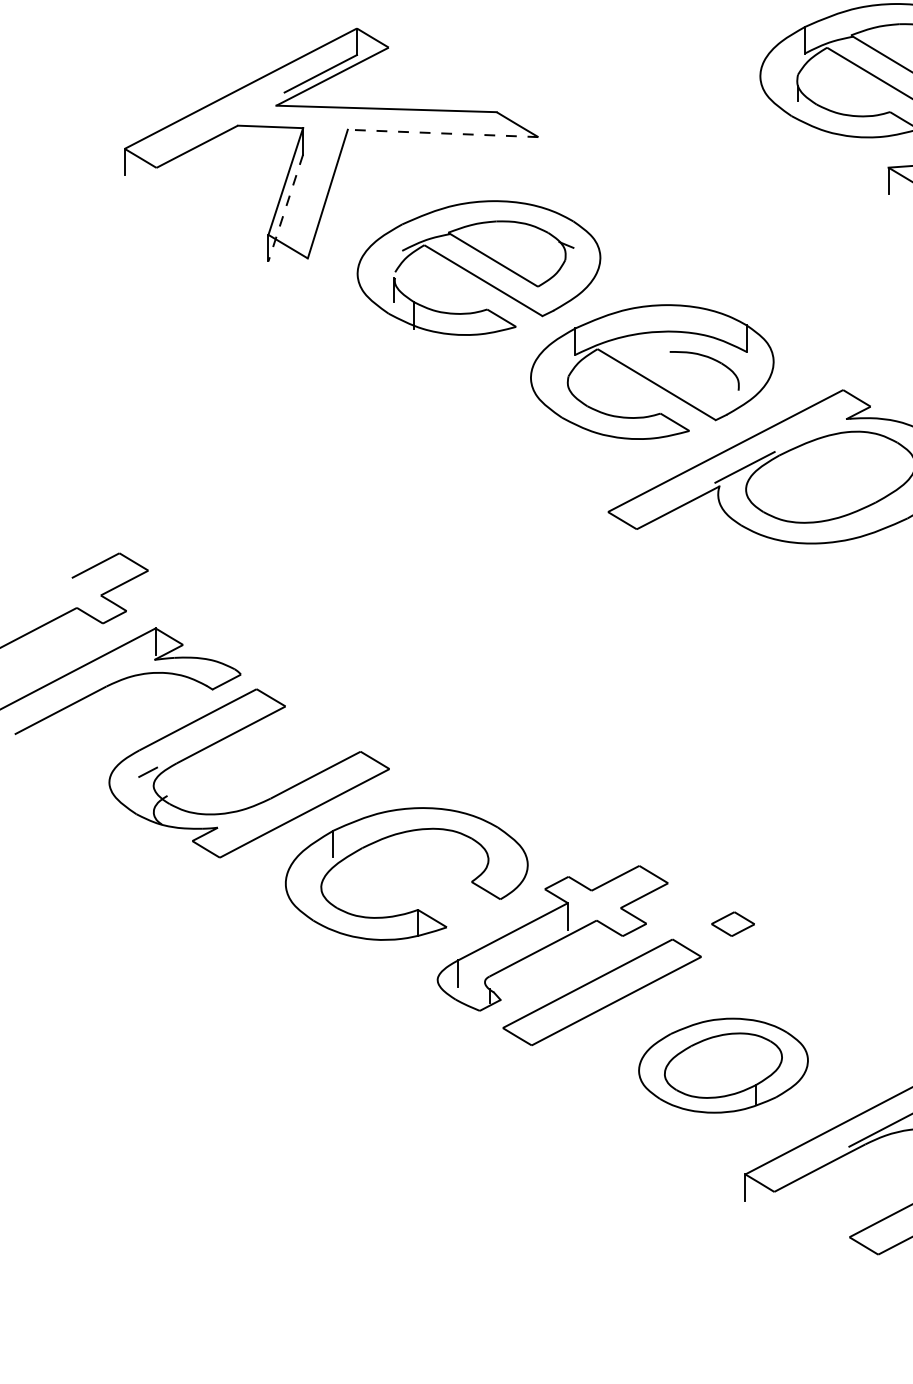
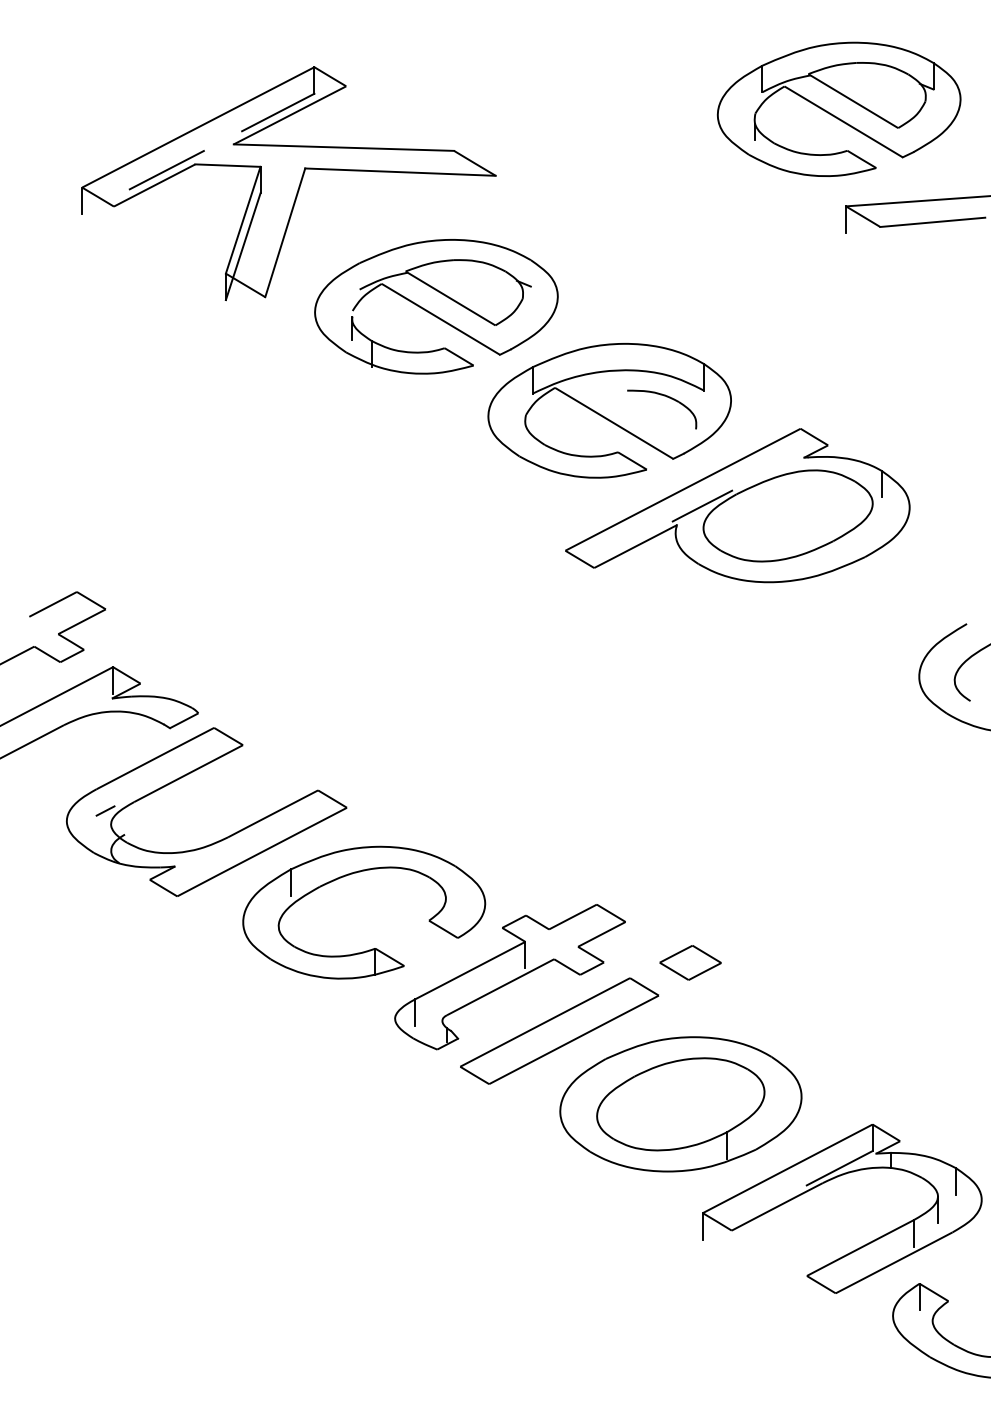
line: (209, 131) -> (166, 170), added
line: (443, 133) -> (400, 172), dashed -> solid
line: (286, 208) -> (243, 247), dashed -> solid
part: (733, 923) -> (690, 962), size x1.43
part: (723, 1065) -> (680, 1104), size x1.43

